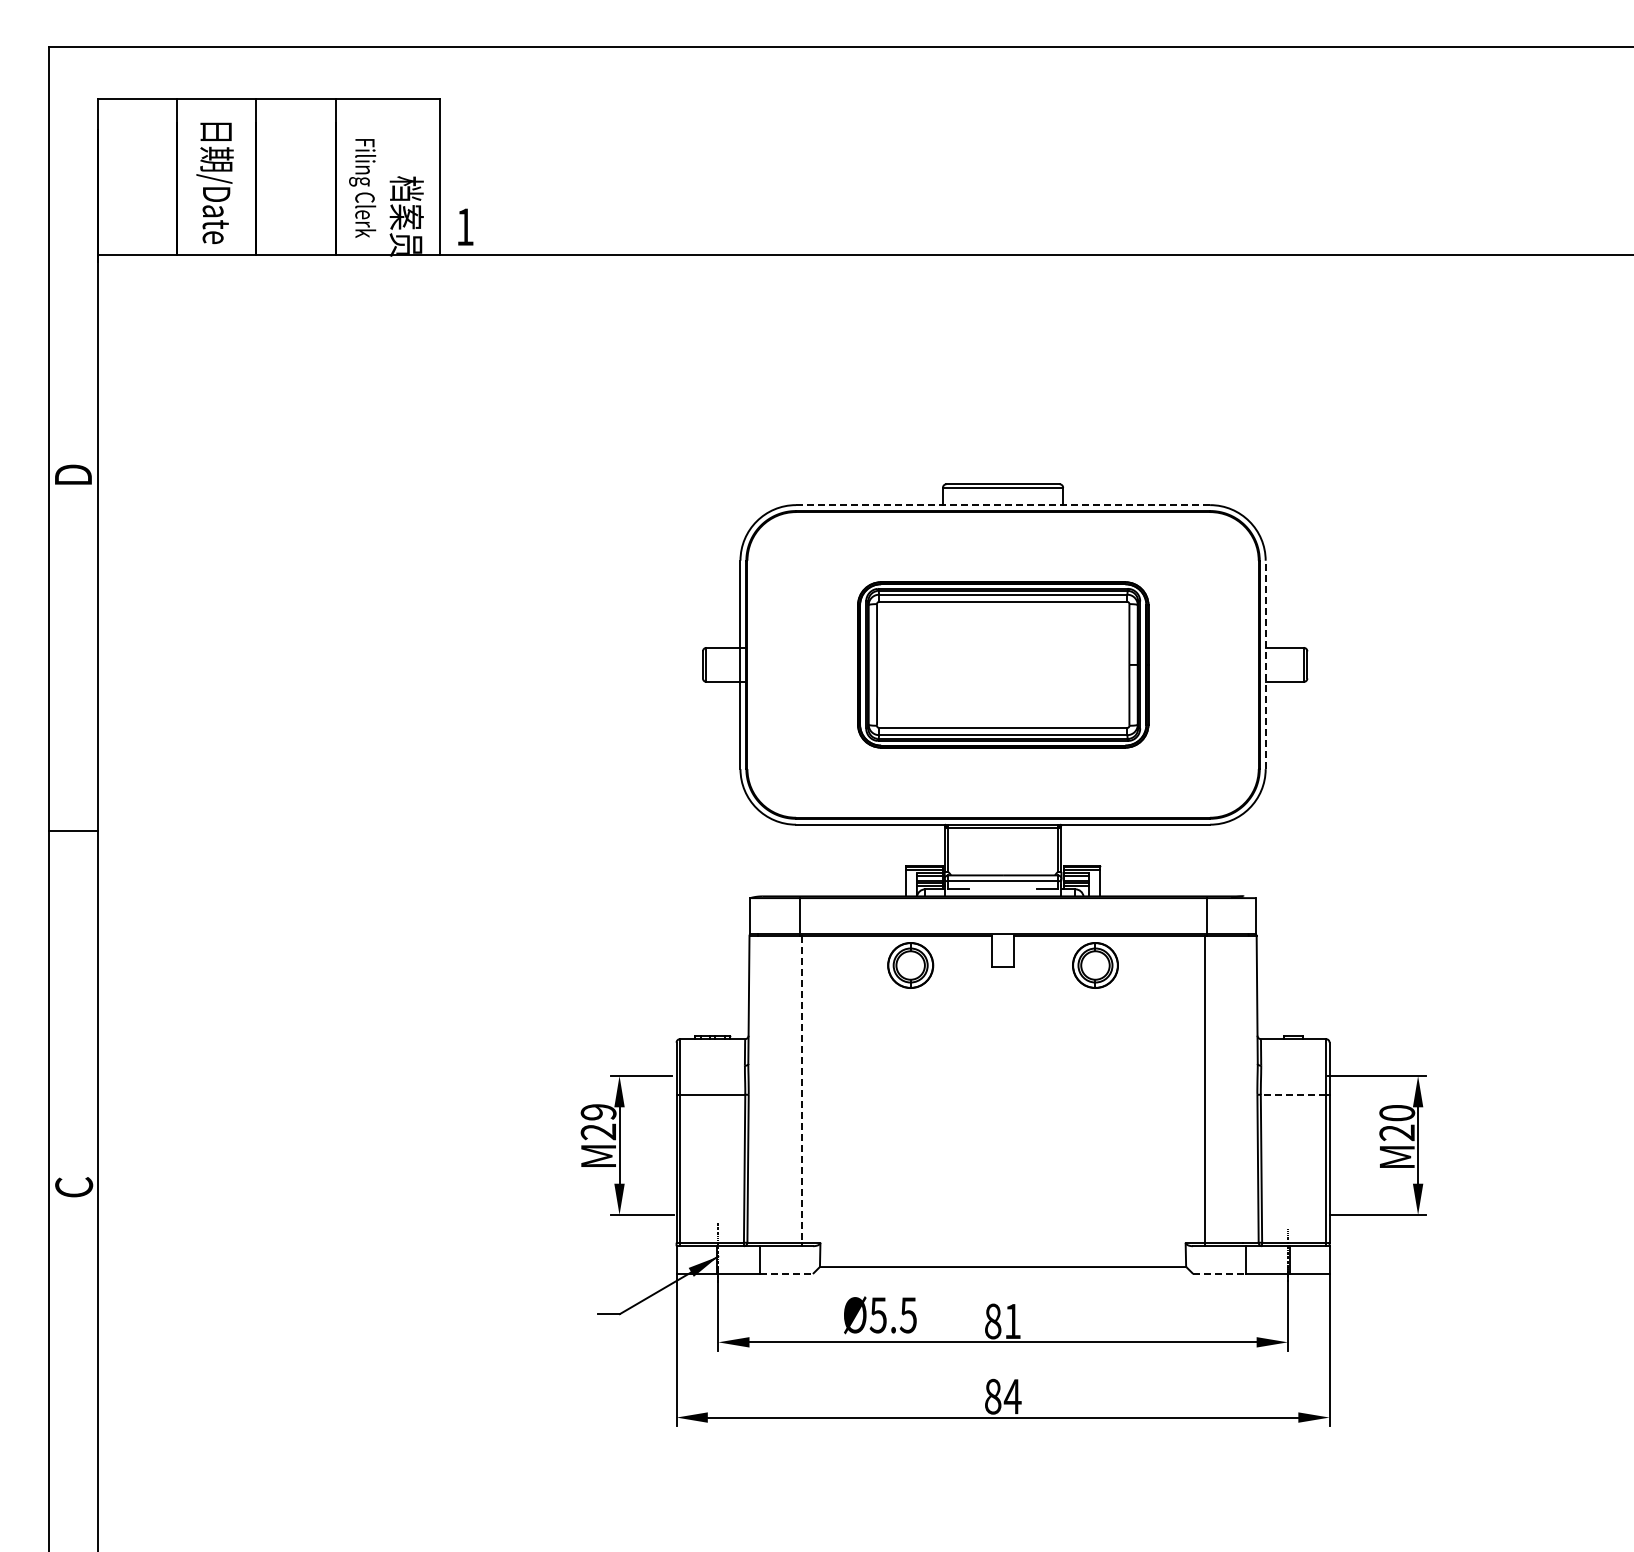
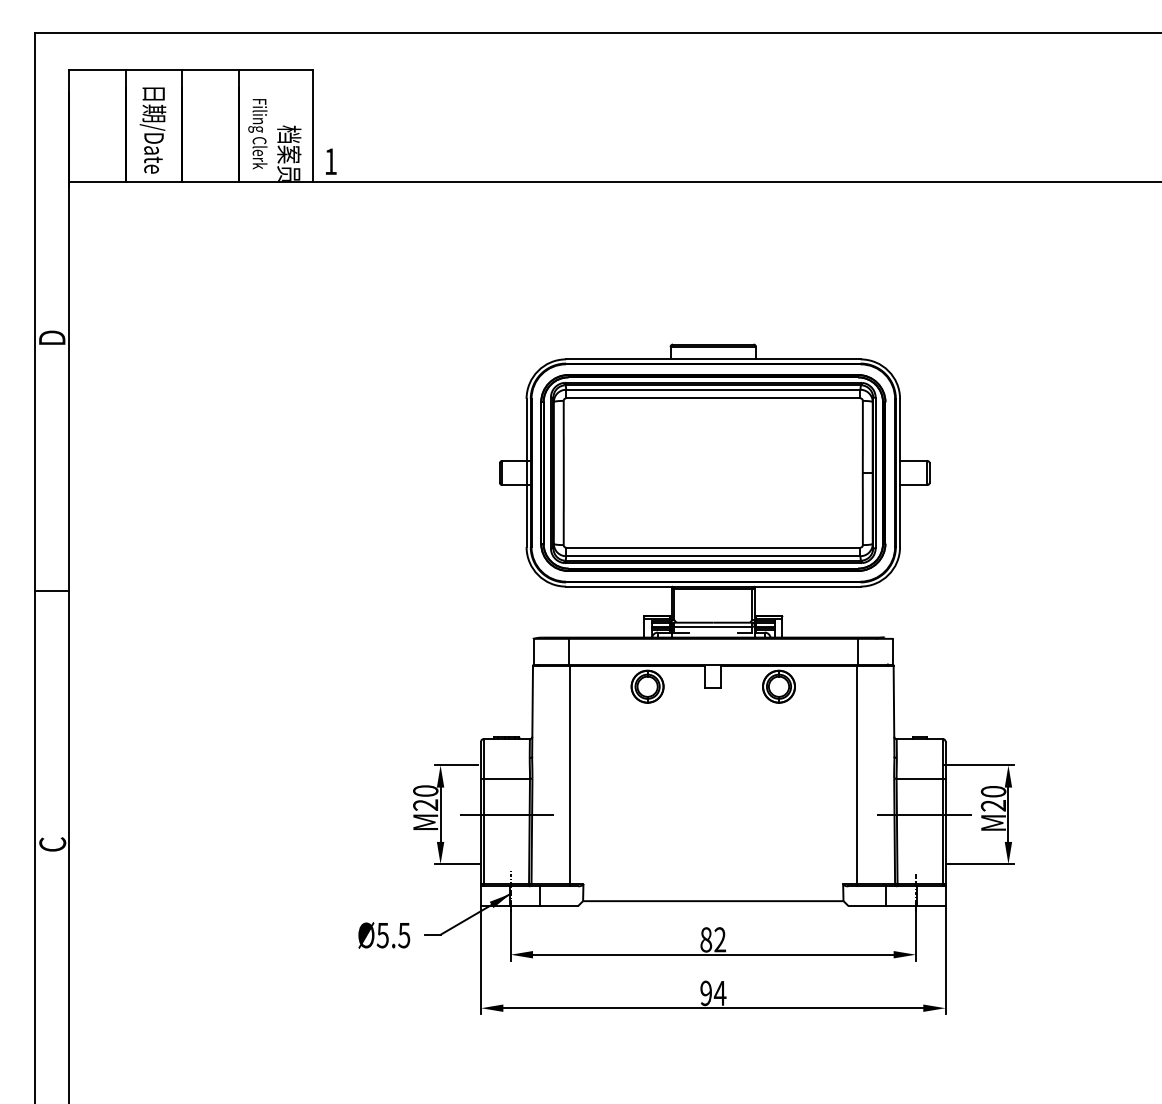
line: (1003, 505) -> (713, 359), dashed -> solid
part: (1003, 664) -> (713, 472), size x1.67
line: (1265, 664) -> (899, 472), dashed -> solid
line: (801, 1089) -> (569, 774), dashed -> solid
line: (1293, 1094) -> (919, 778), dashed -> solid
text: (598, 1112) -> (425, 791), M29 -> M20
line: (712, 1145) -> (506, 814), added
line: (1299, 1145) -> (924, 814), added
line: (786, 1273) -> (559, 905), dashed -> solid
line: (1219, 1273) -> (867, 905), dashed -> solid
text: (880, 1315) -> (384, 935), moved
text: (1012, 1320) -> (720, 939), 81 -> 82
text: (993, 1396) -> (706, 993), 84 -> 94

